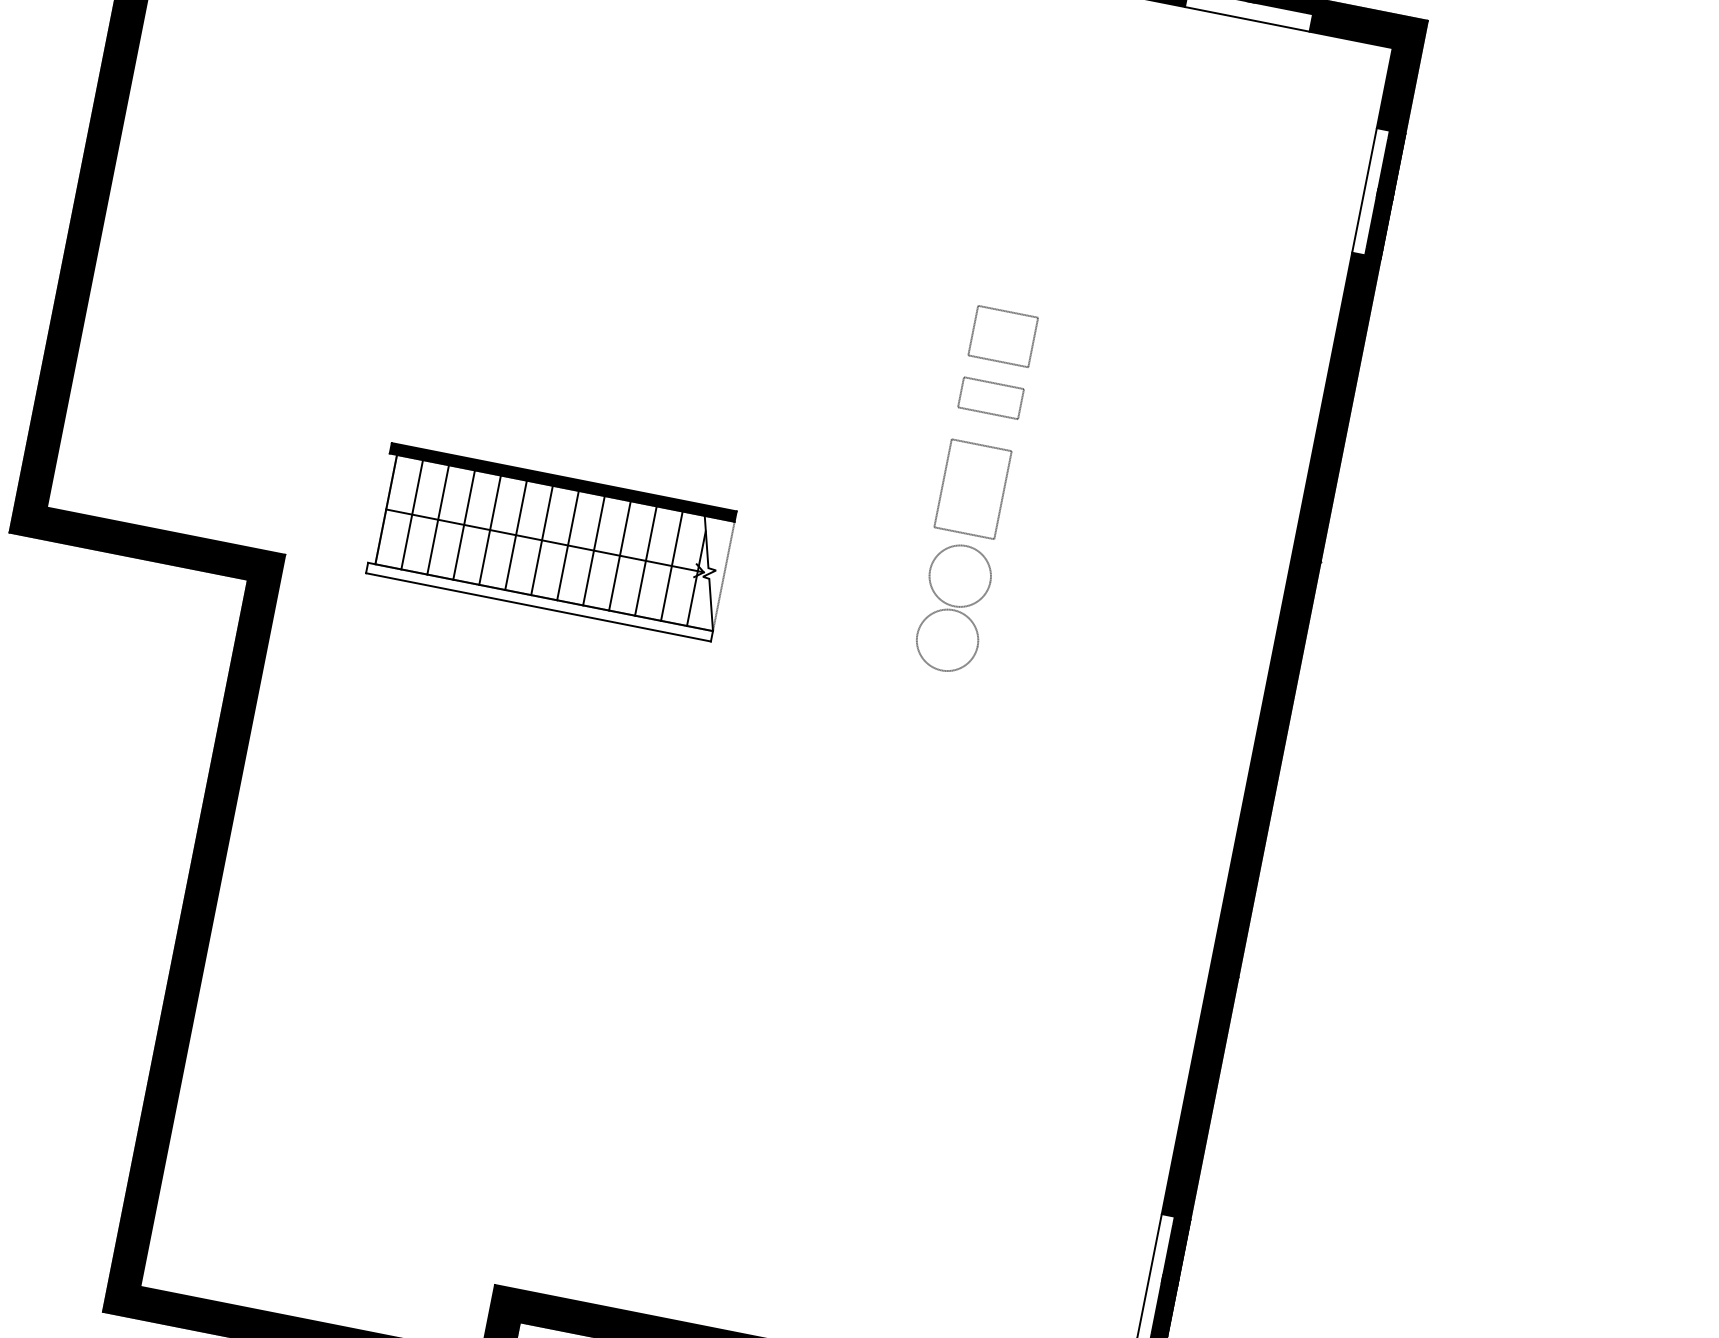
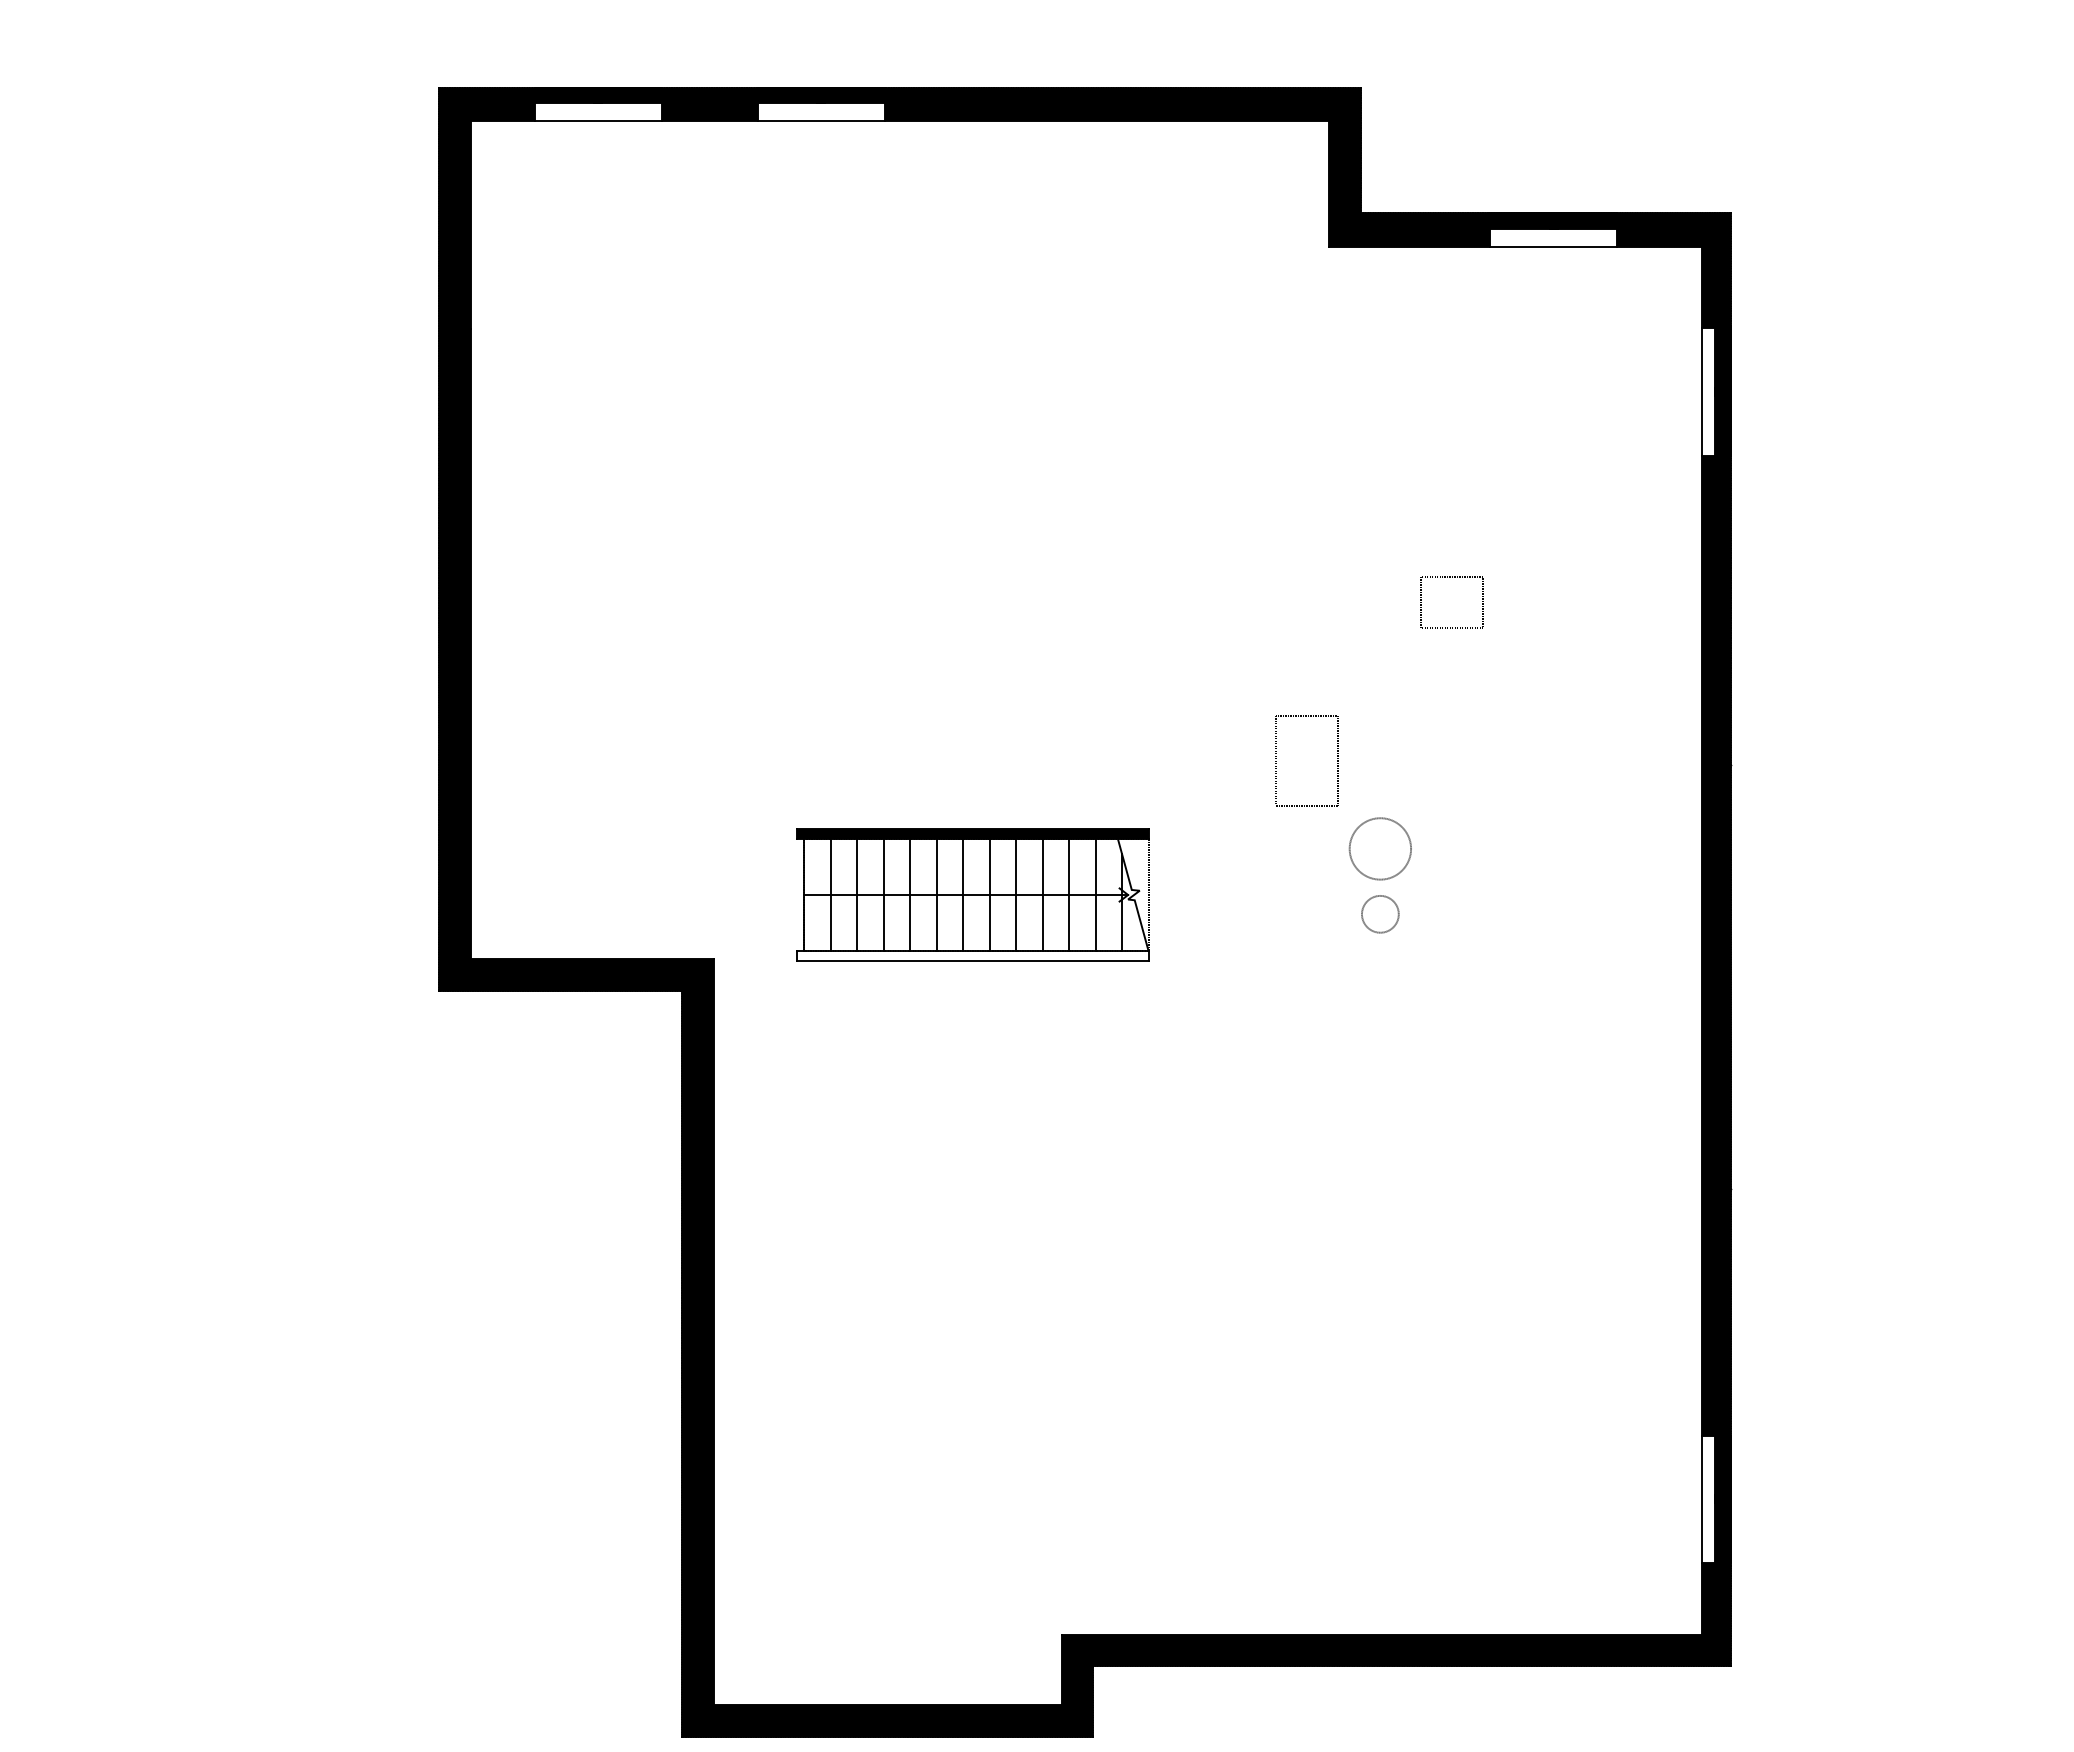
part: (1006, 311) -> (1450, 577), moved
part: (992, 383) -> (1374, 653), removed
part: (943, 483) -> (1276, 761), moved
circle: (947, 640) -> (1380, 914), size x0.6

